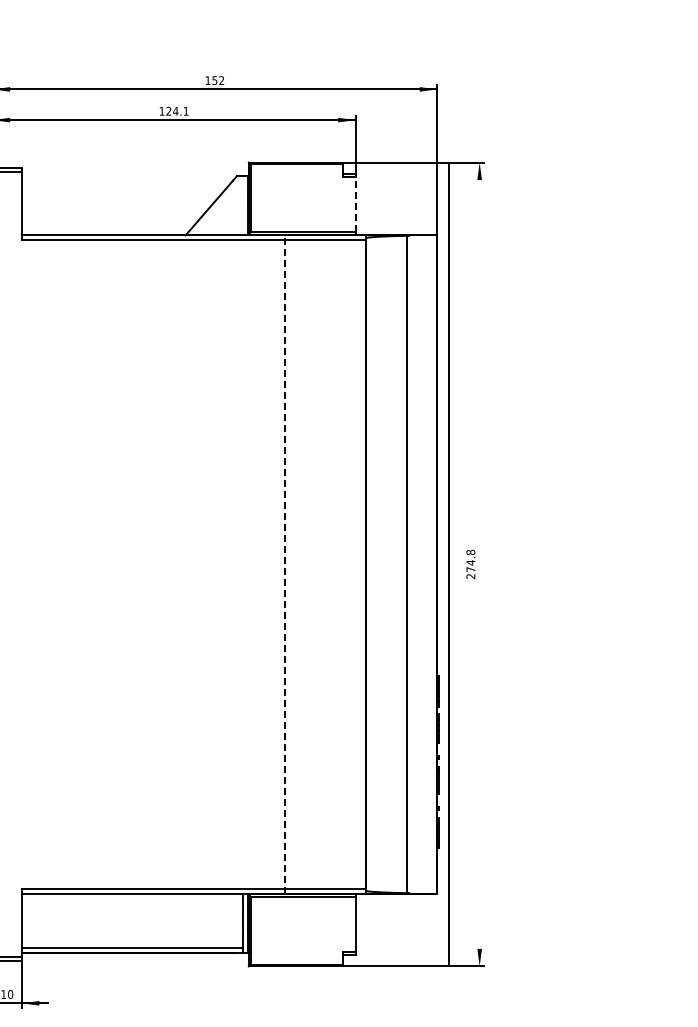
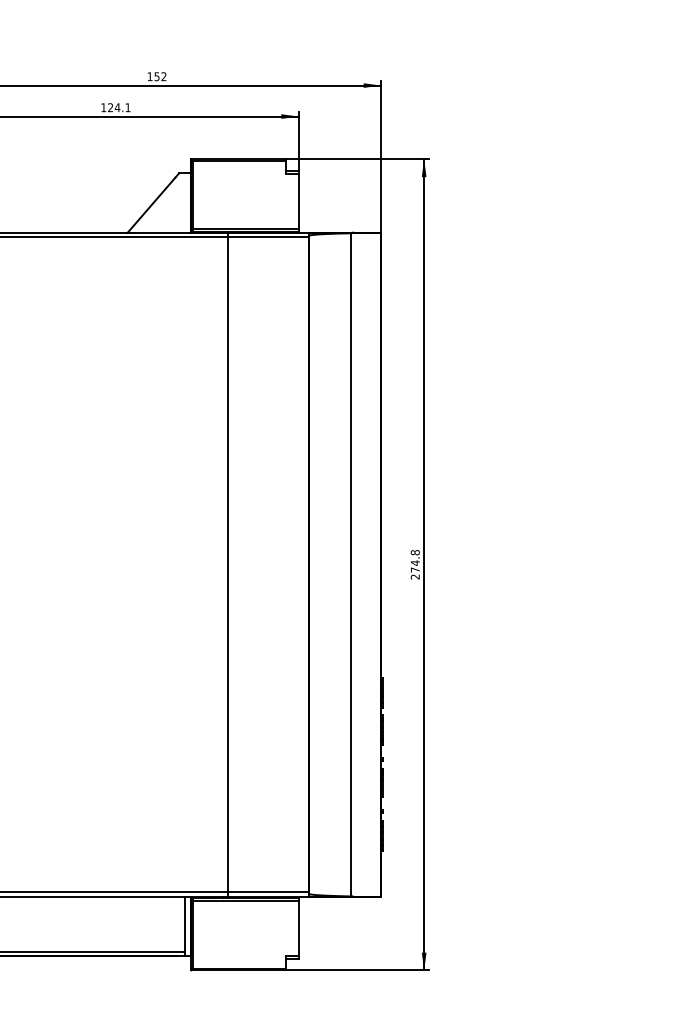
line: (355, 203) -> (298, 200), dashed -> solid
line: (285, 564) -> (228, 564), dashed -> solid
line: (448, 564) -> (424, 564), moved

